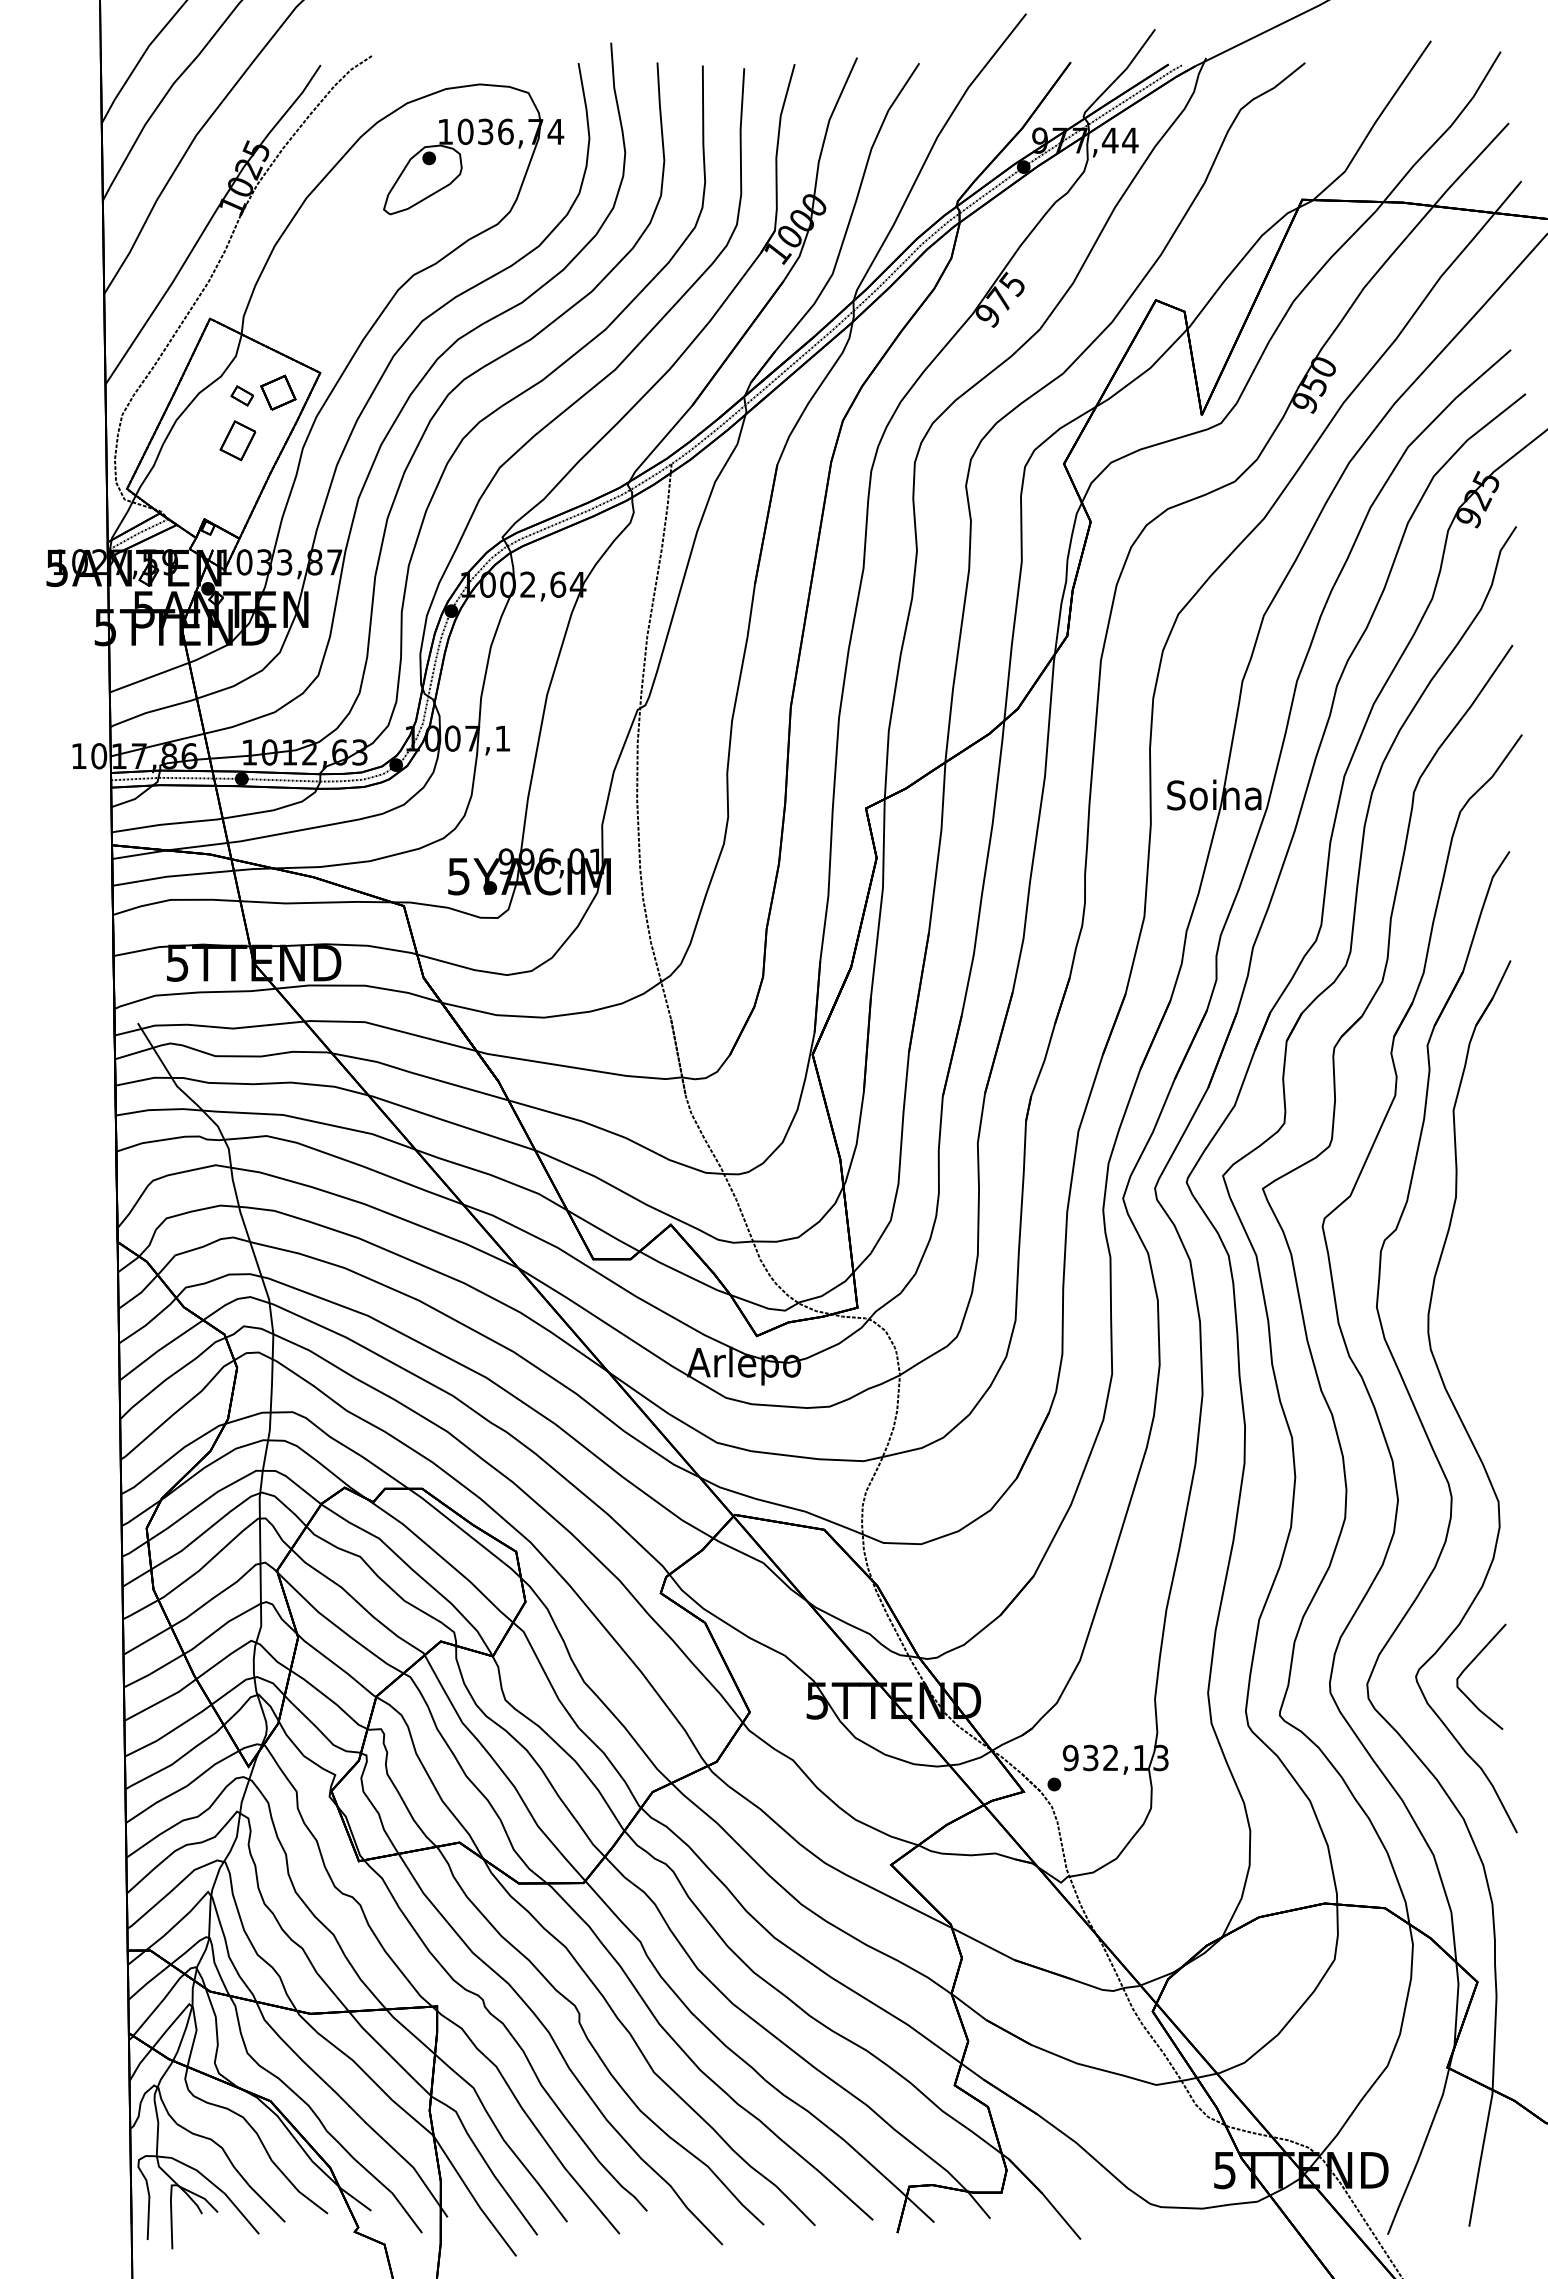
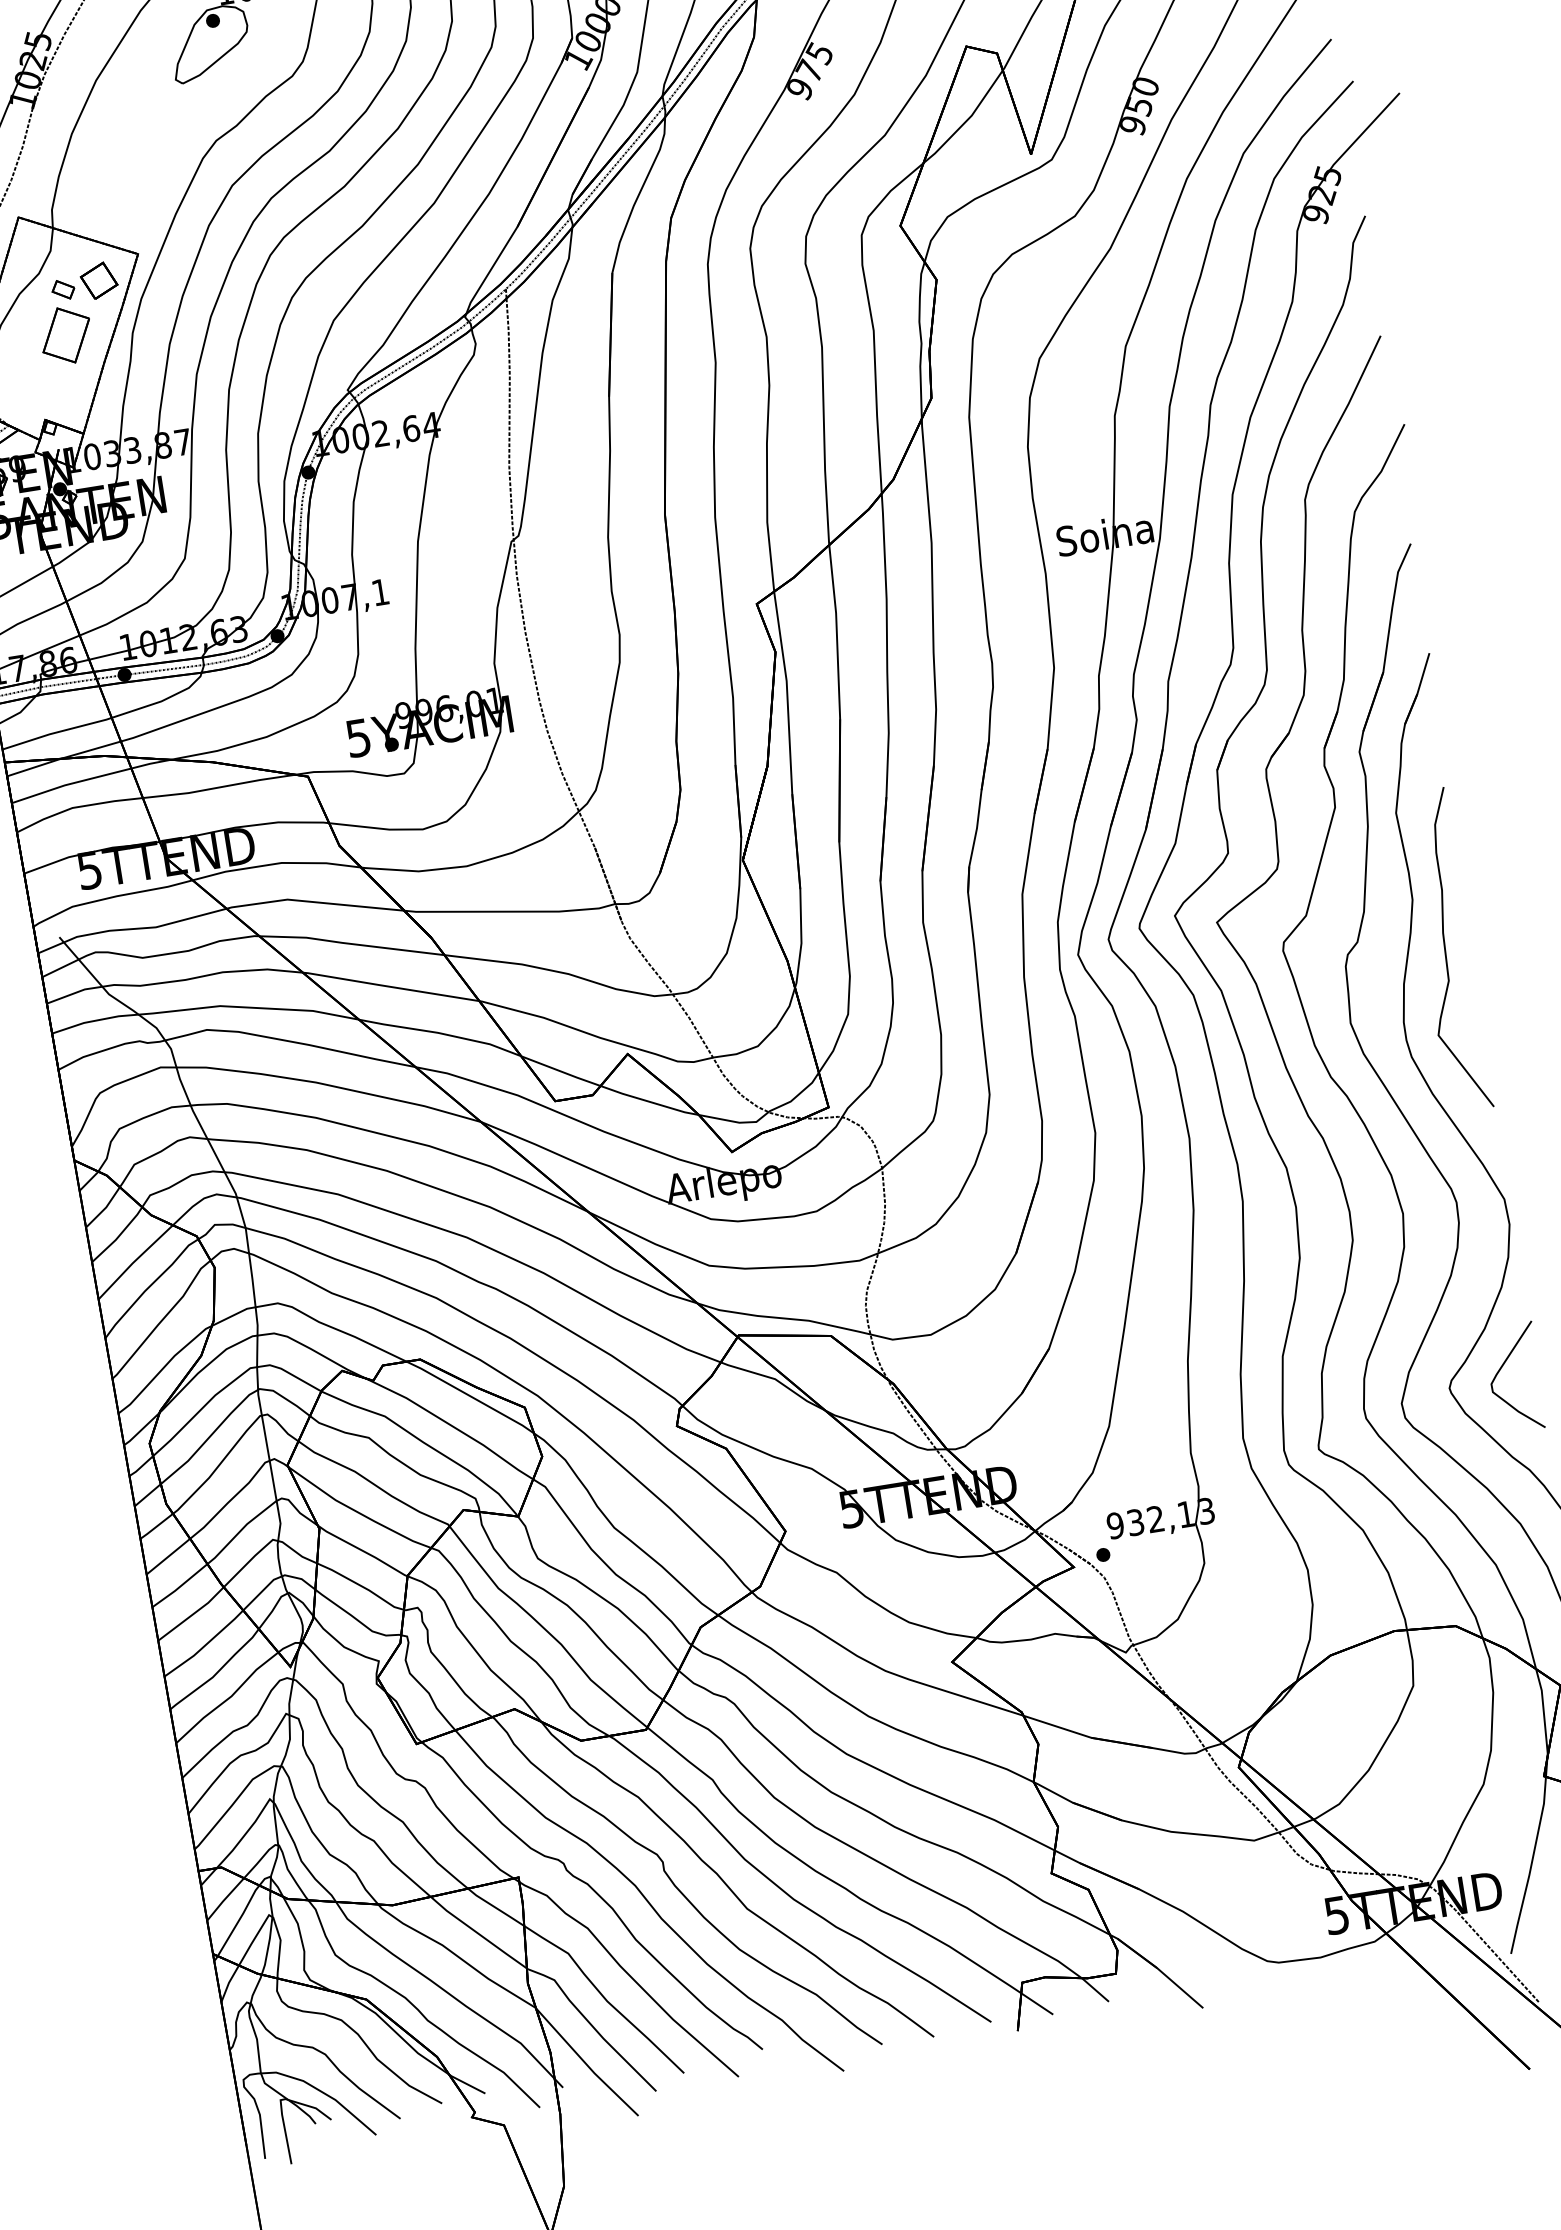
part: (237, 440) -> (65, 335), size x1.43
curve: (1480, 1251) -> (1445, 950), added

